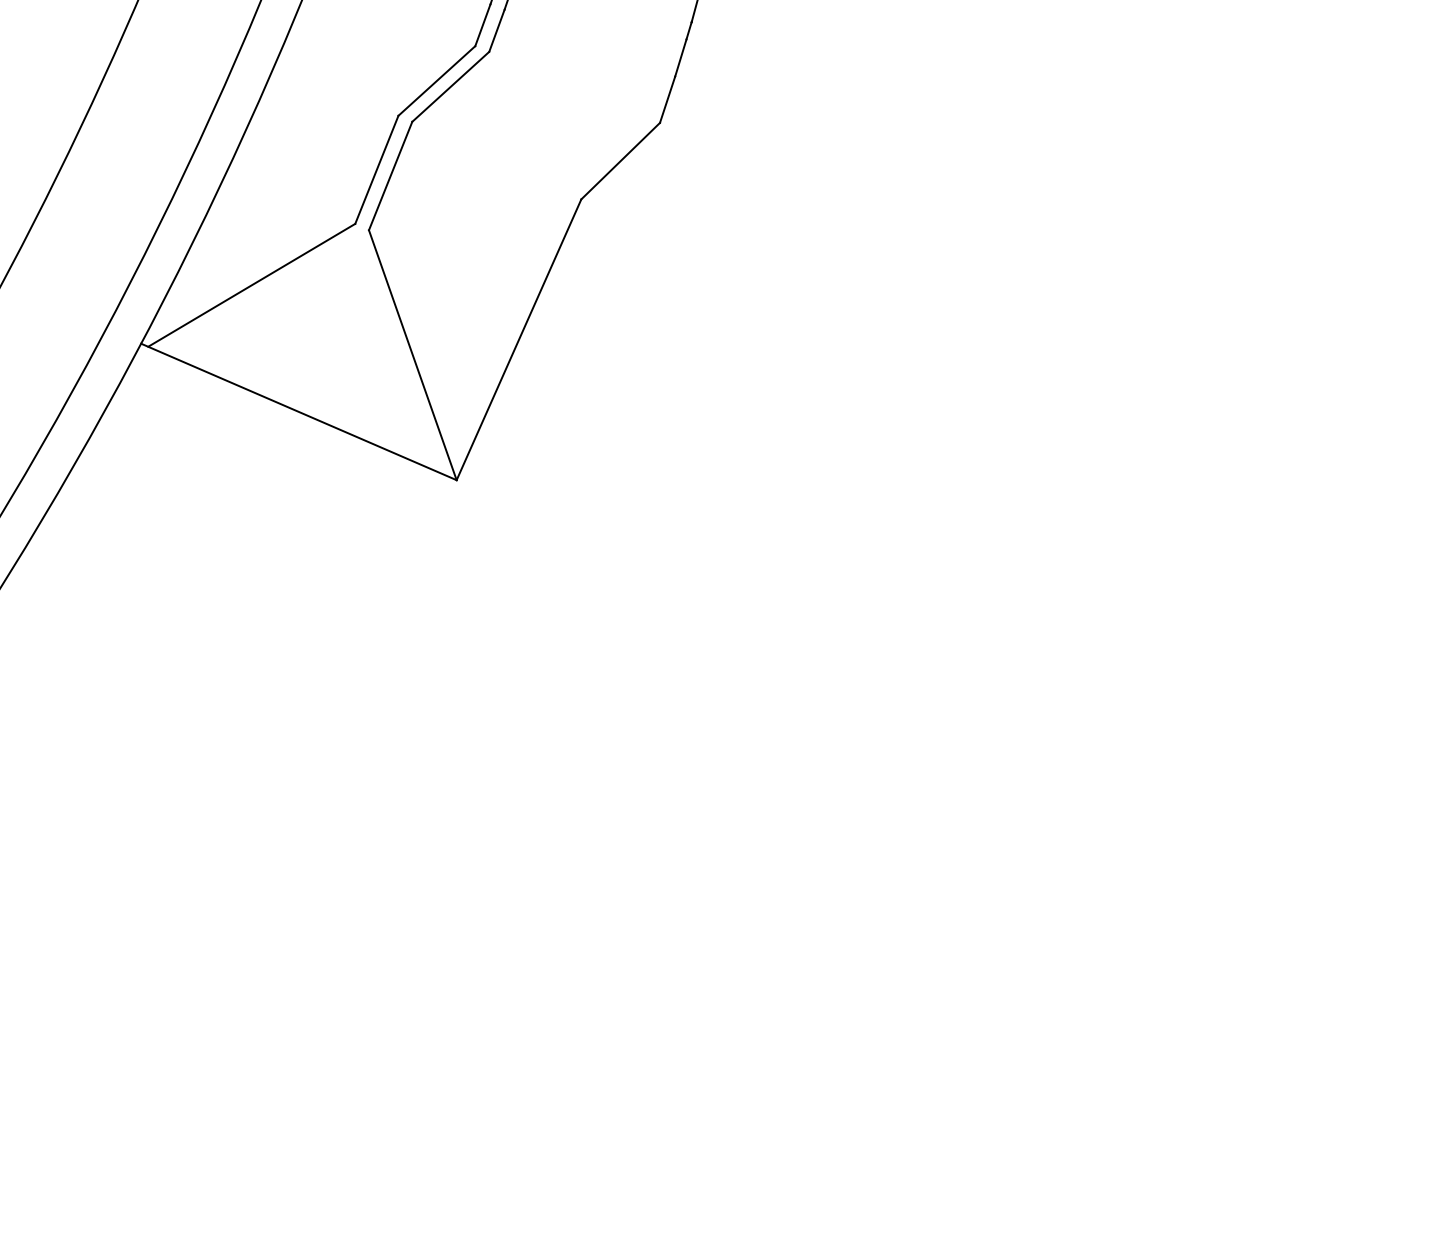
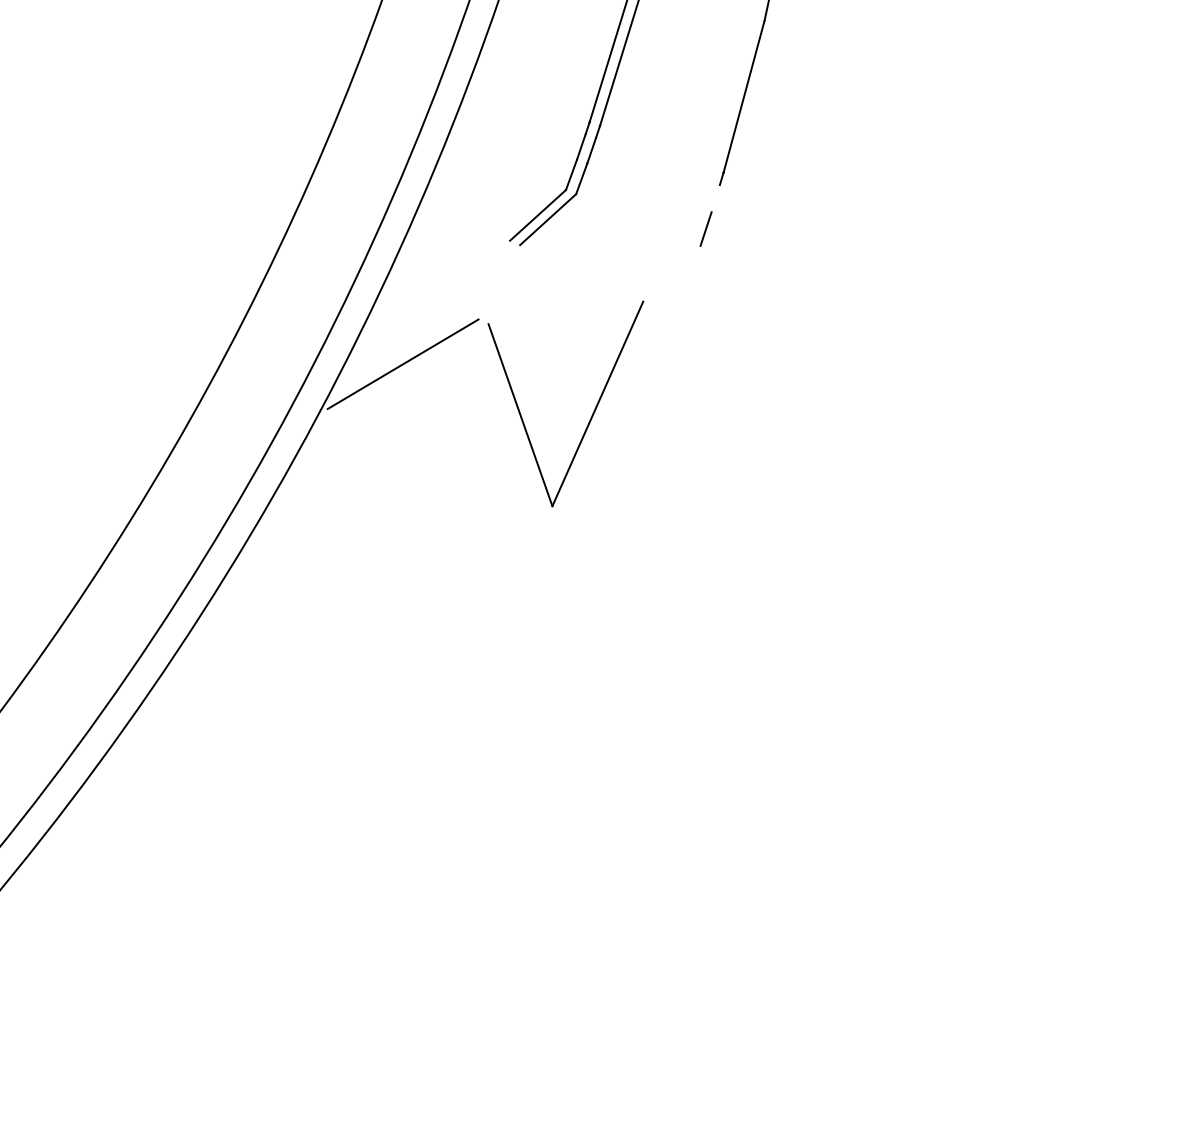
line: (680, 57) -> (715, 198), removed
line: (620, 160) -> (671, 273), removed
line: (377, 168) -> (494, 279), removed
line: (390, 175) -> (504, 284), removed
line: (298, 411) -> (437, 456), removed

